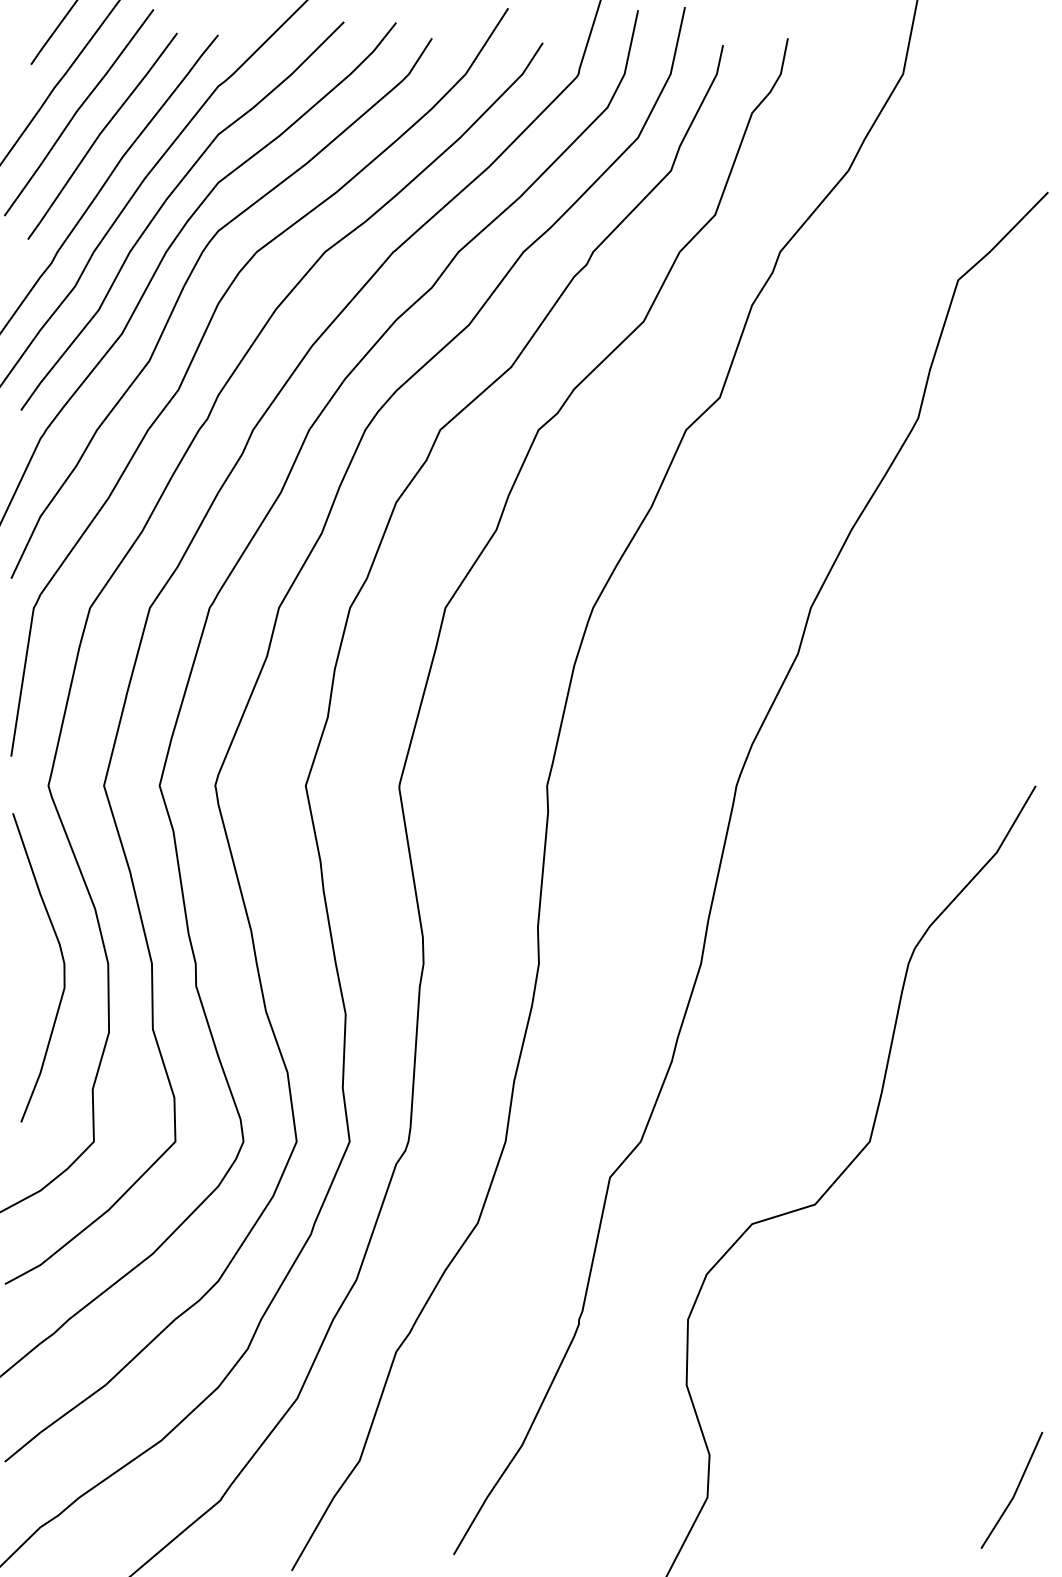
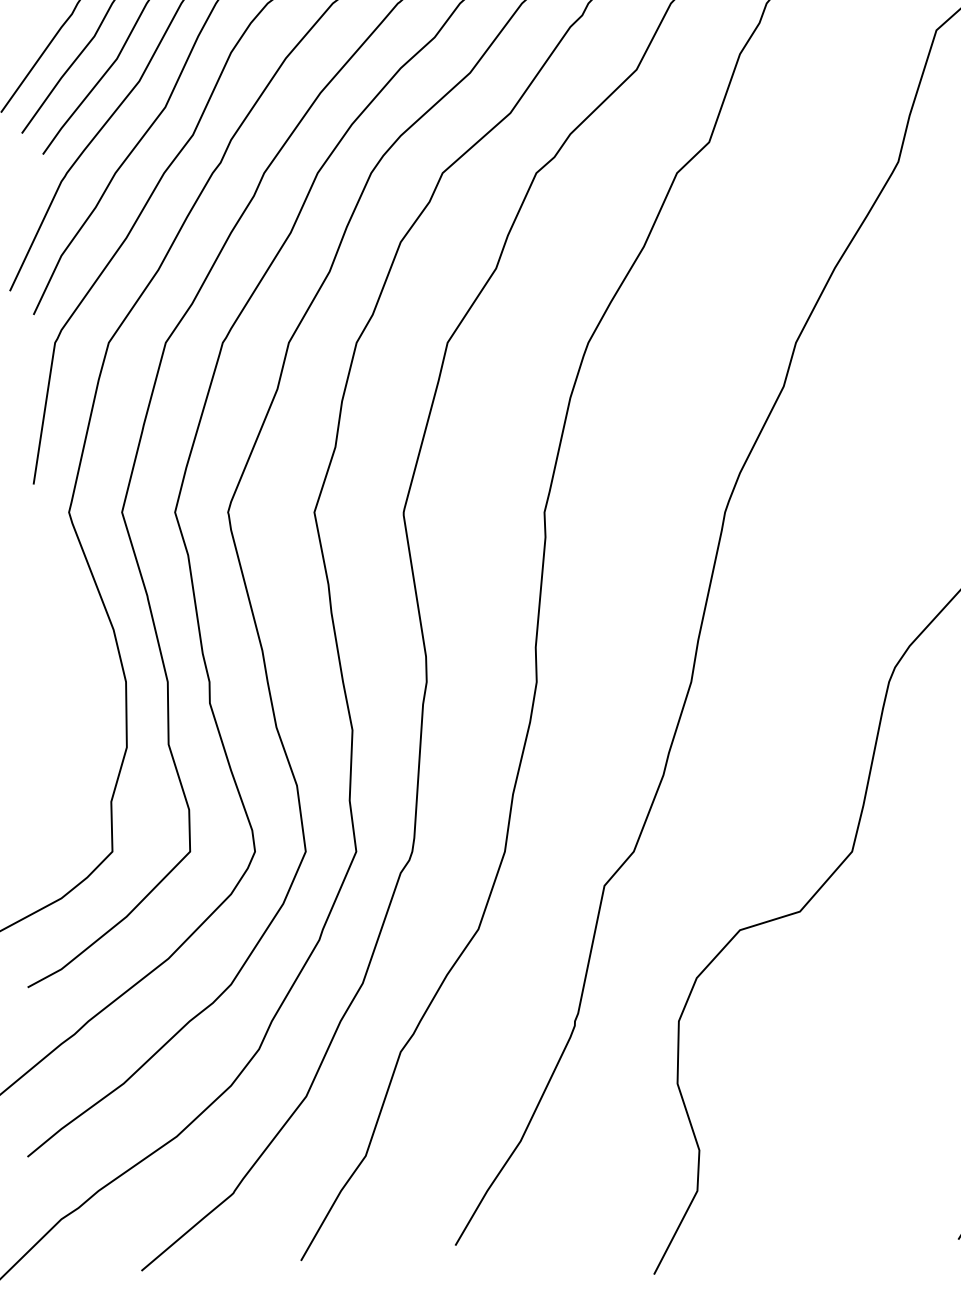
curve: (62, 960) -> (82, 678), removed

